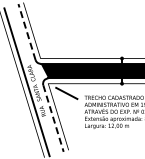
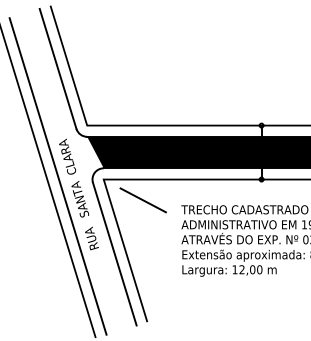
line: (26, 31) -> (56, 67), dashed -> solid
line: (53, 118) -> (114, 254), dashed -> solid

